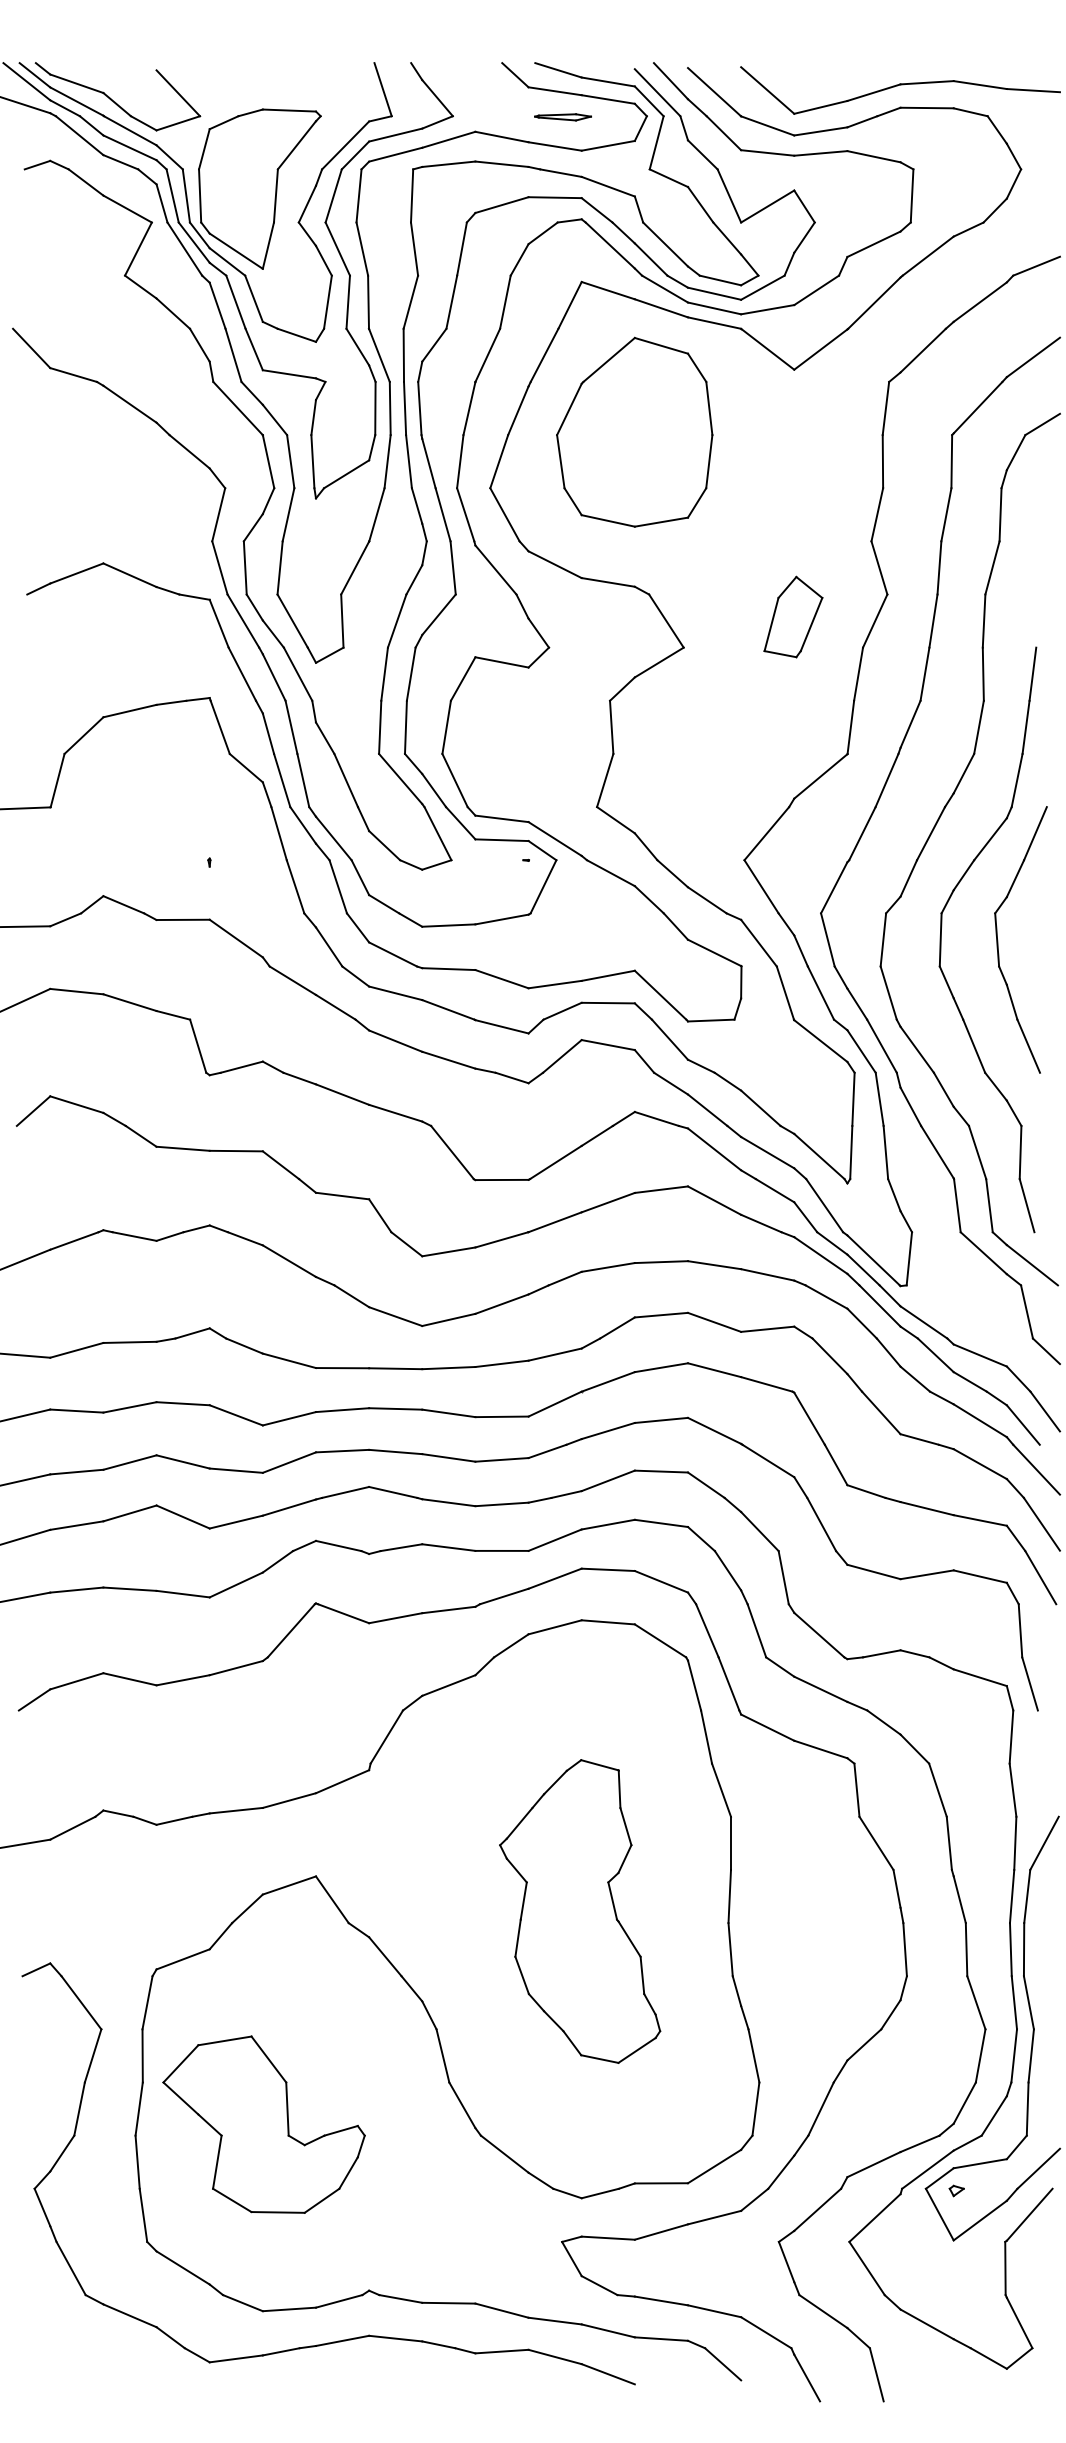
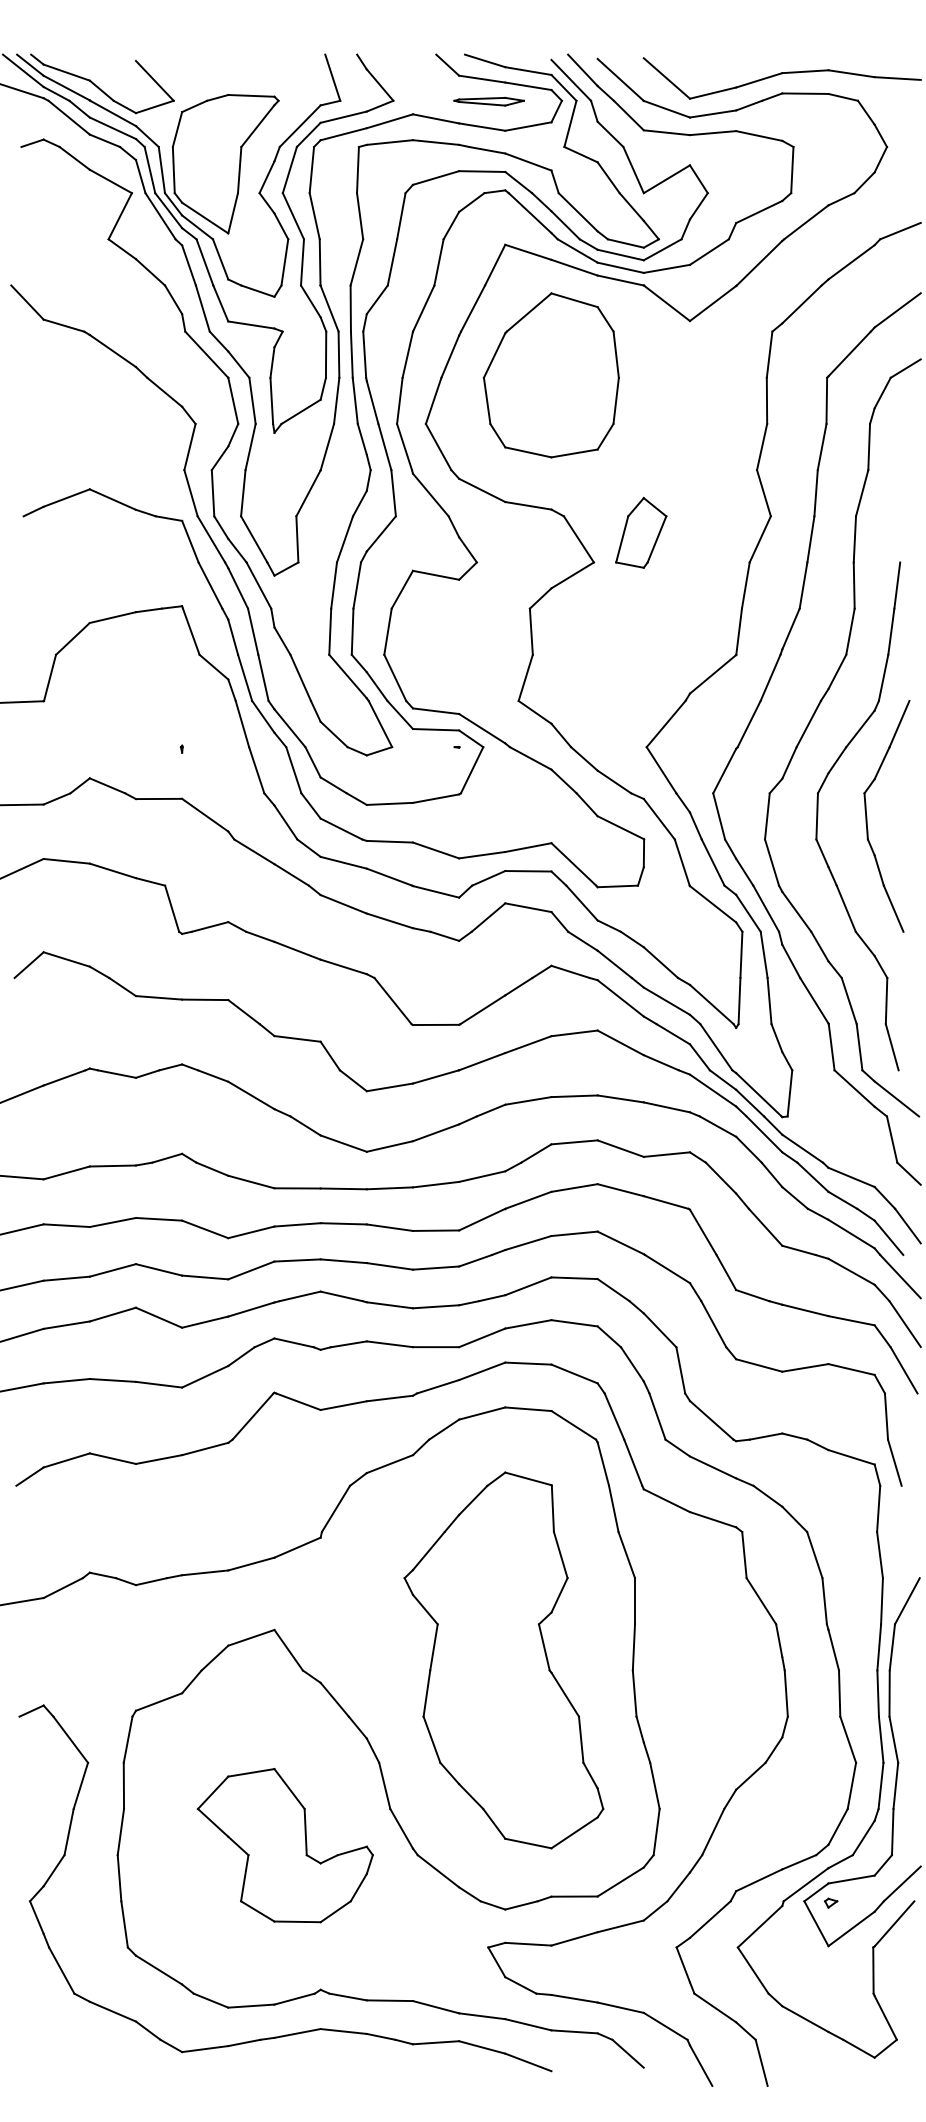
part: (562, 117) -> (488, 101), size x1.43
part: (793, 616) -> (641, 532), moved
part: (579, 1911) -> (503, 1660), size x1.43
part: (263, 2124) -> (284, 1845), moved

